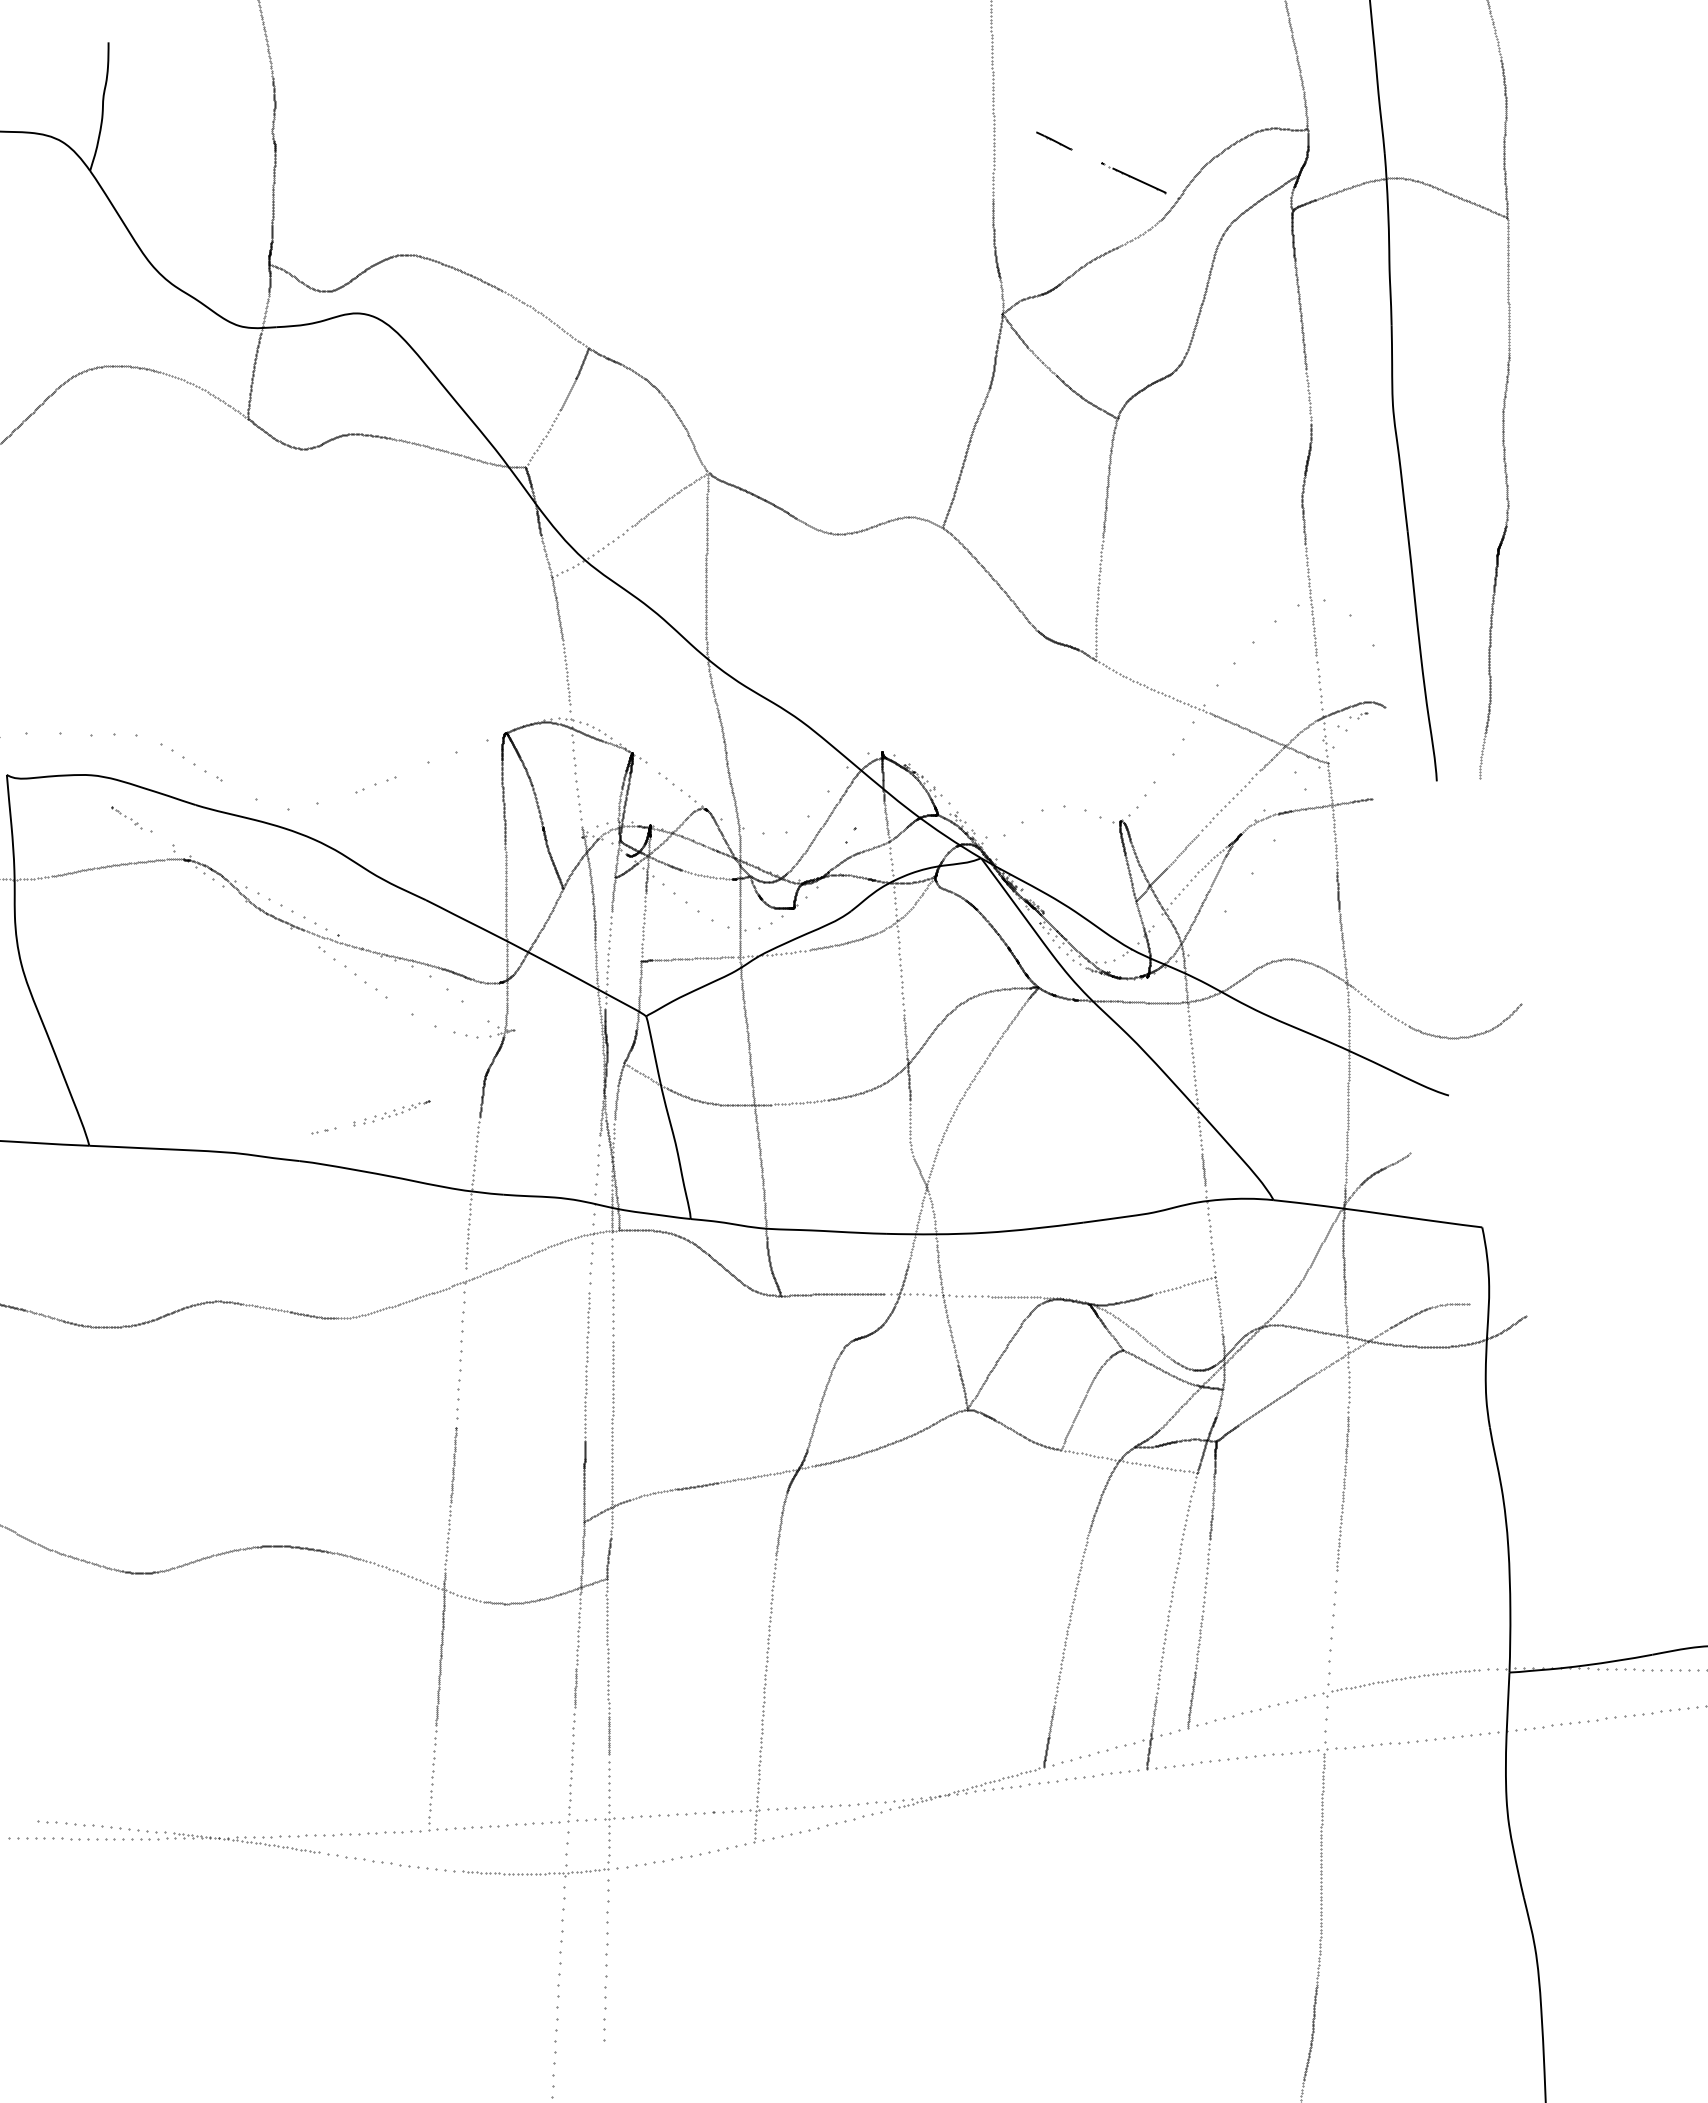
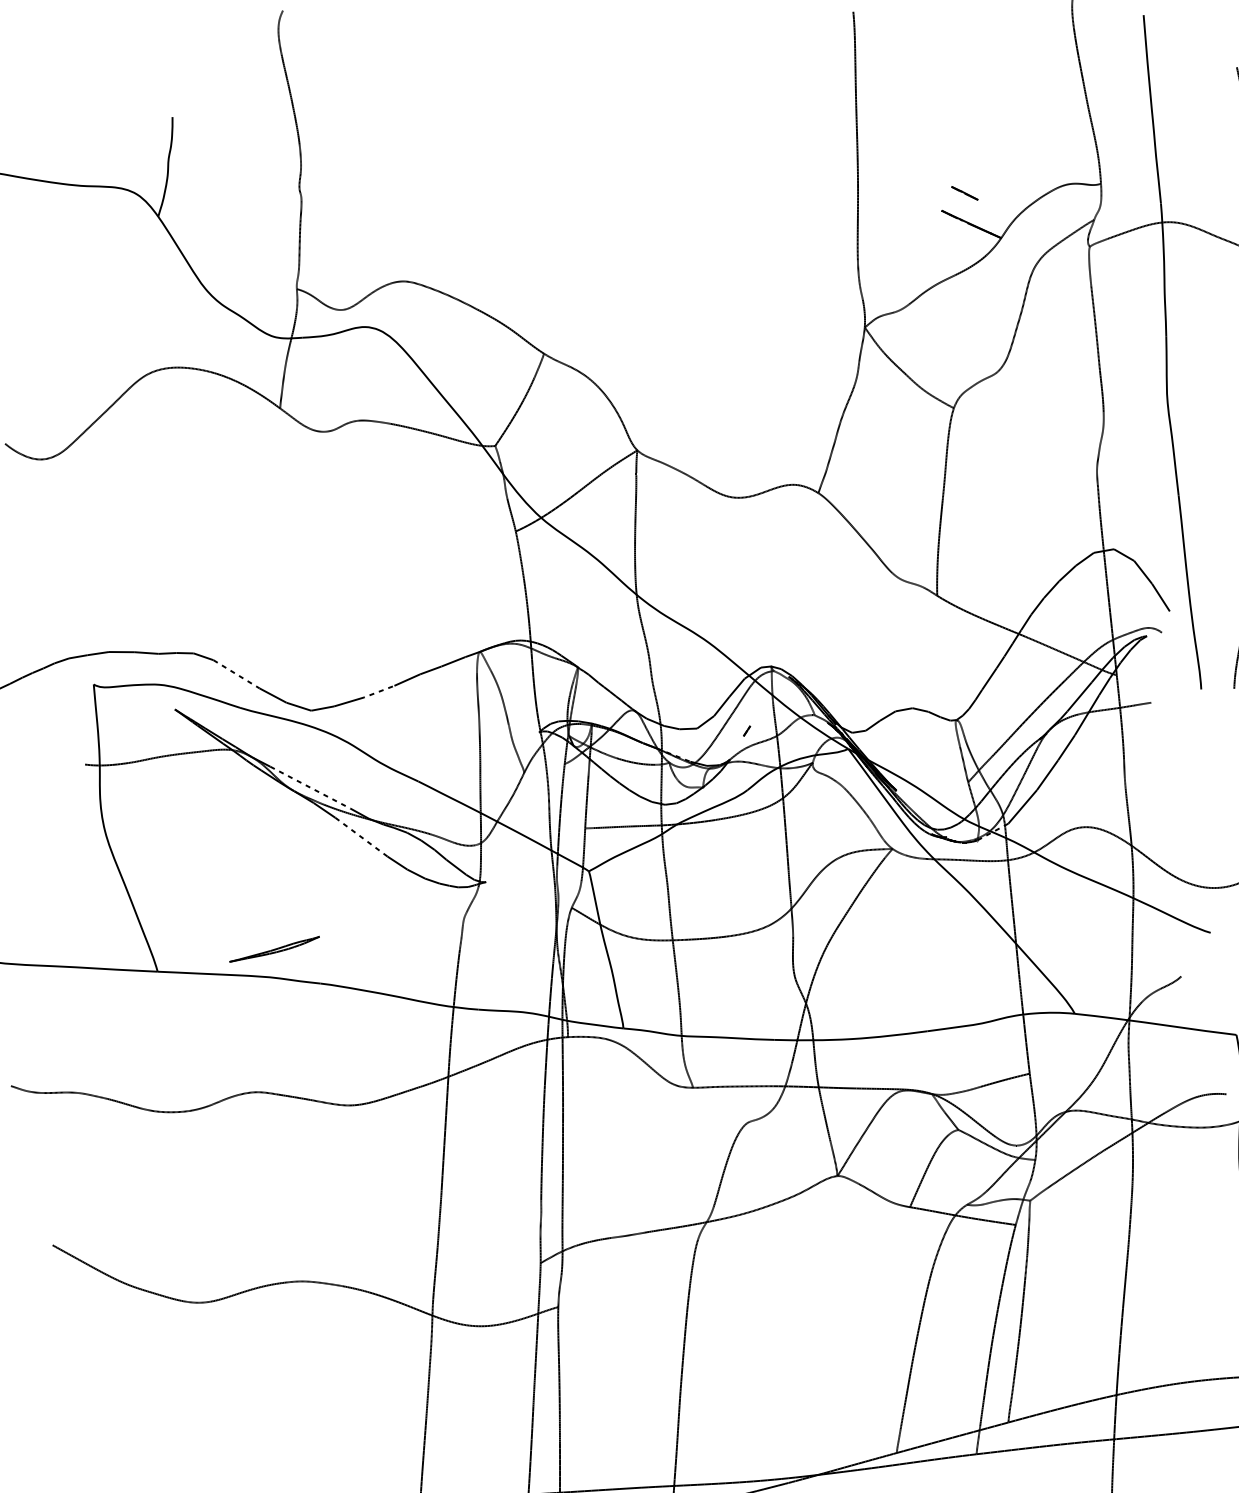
line: (1054, 140) -> (965, 193), moved
part: (370, 1117) -> (274, 949), moved

